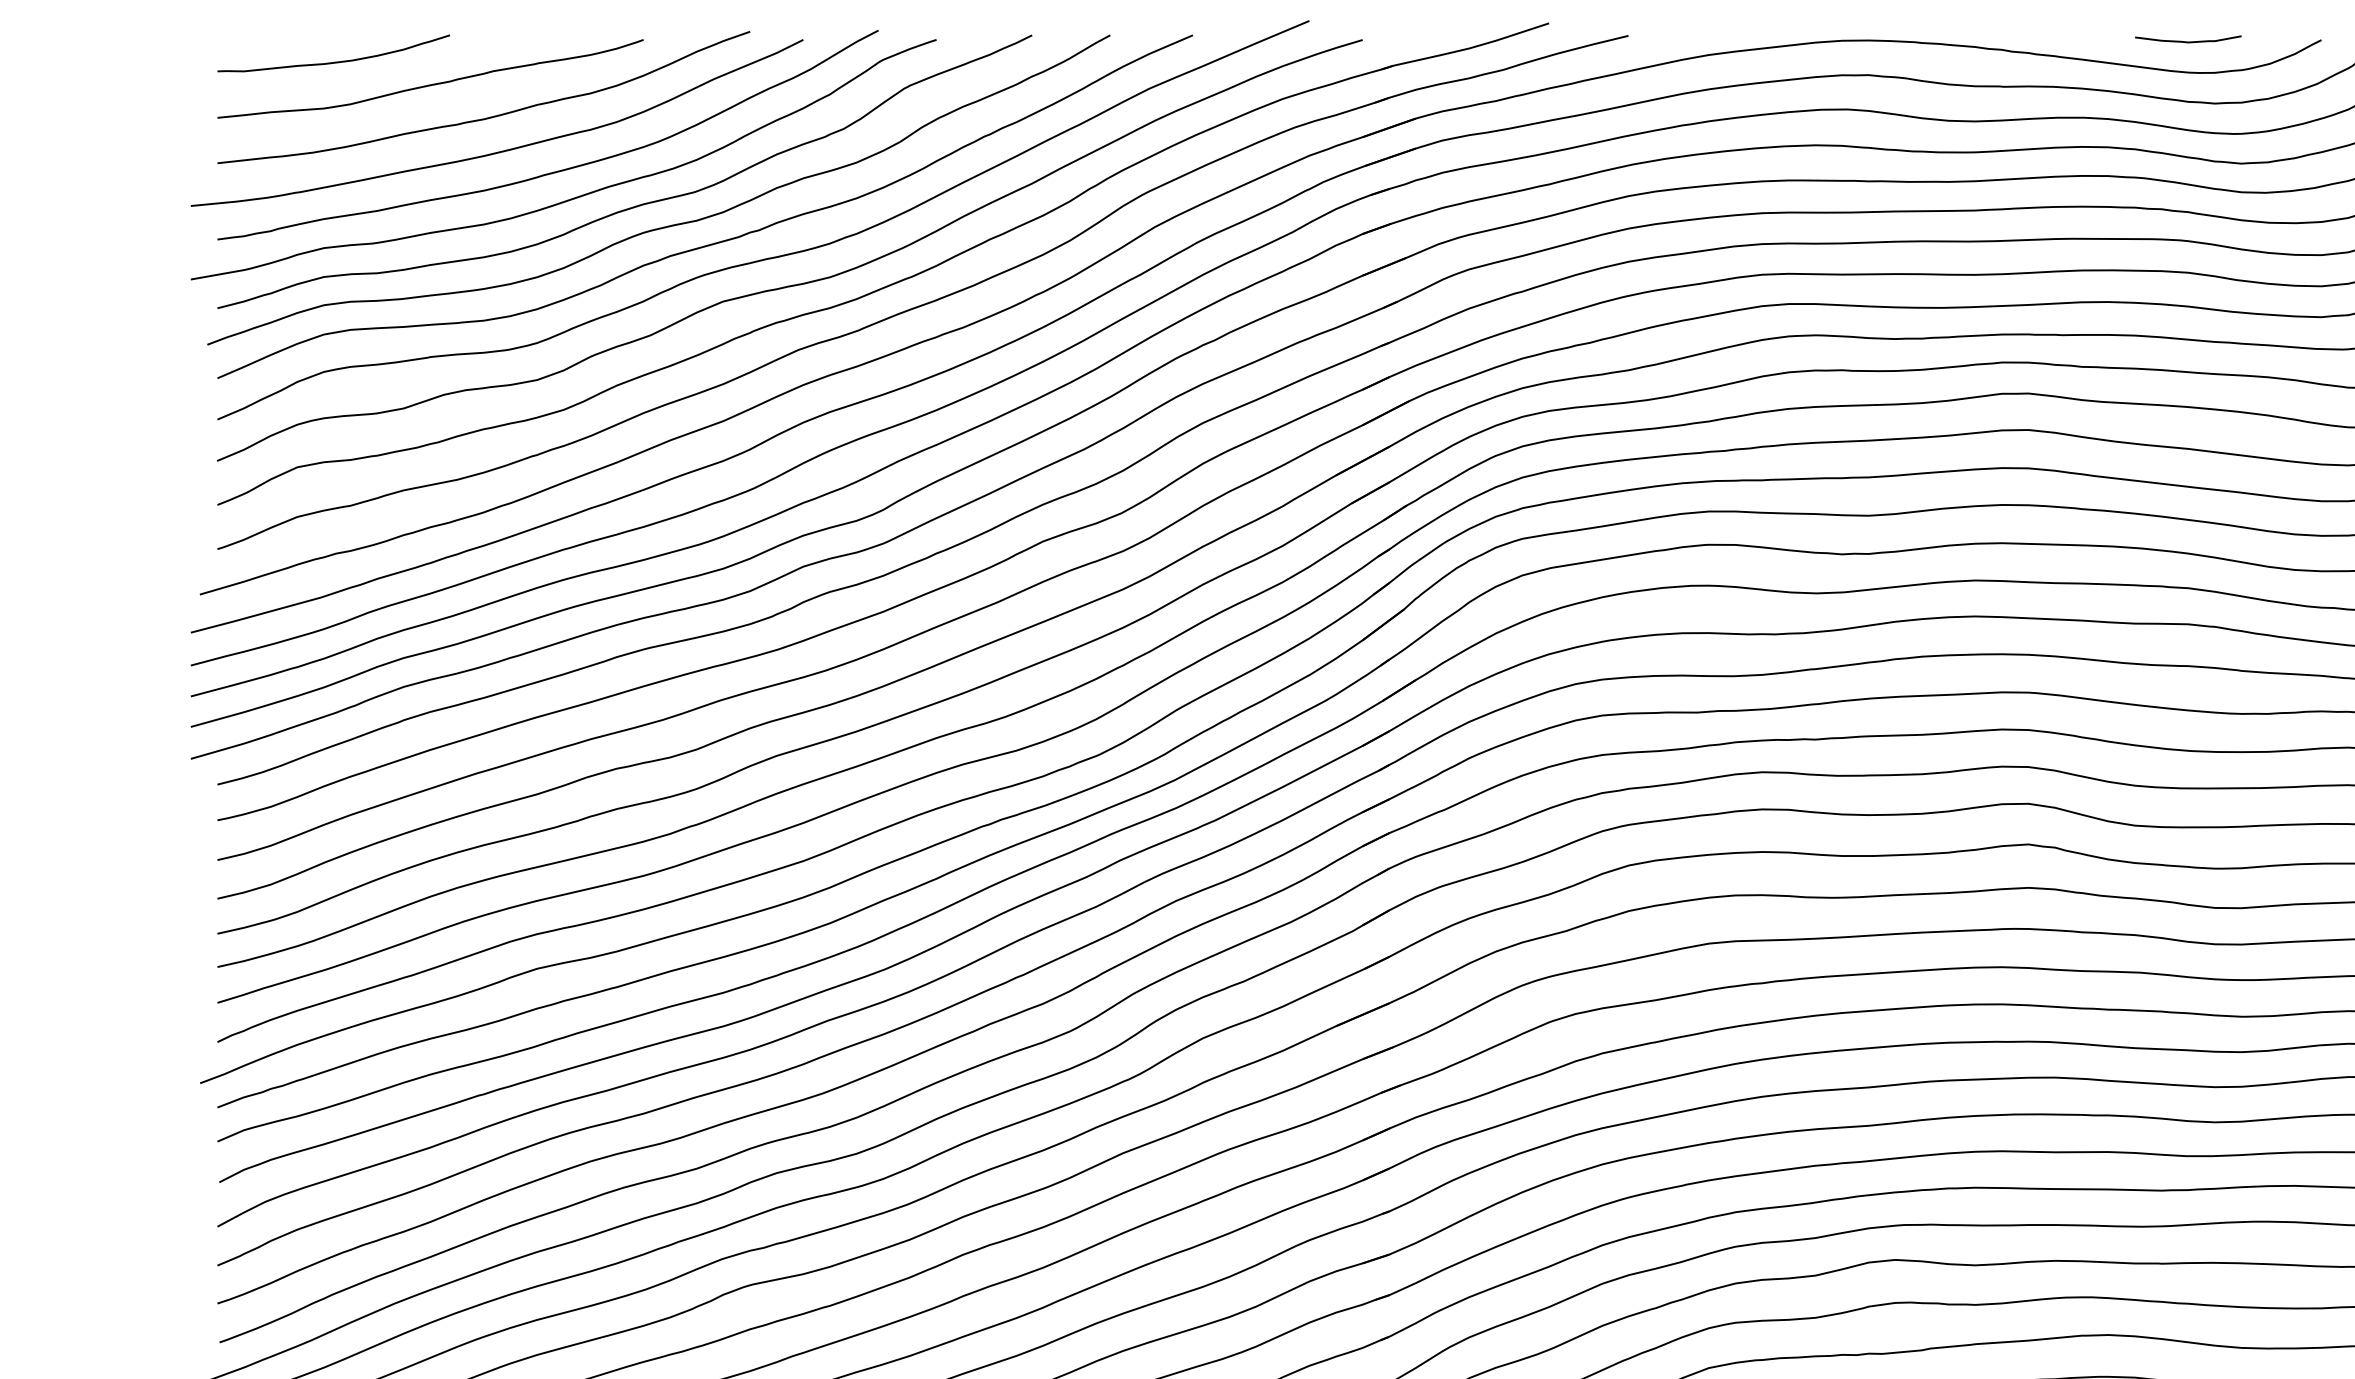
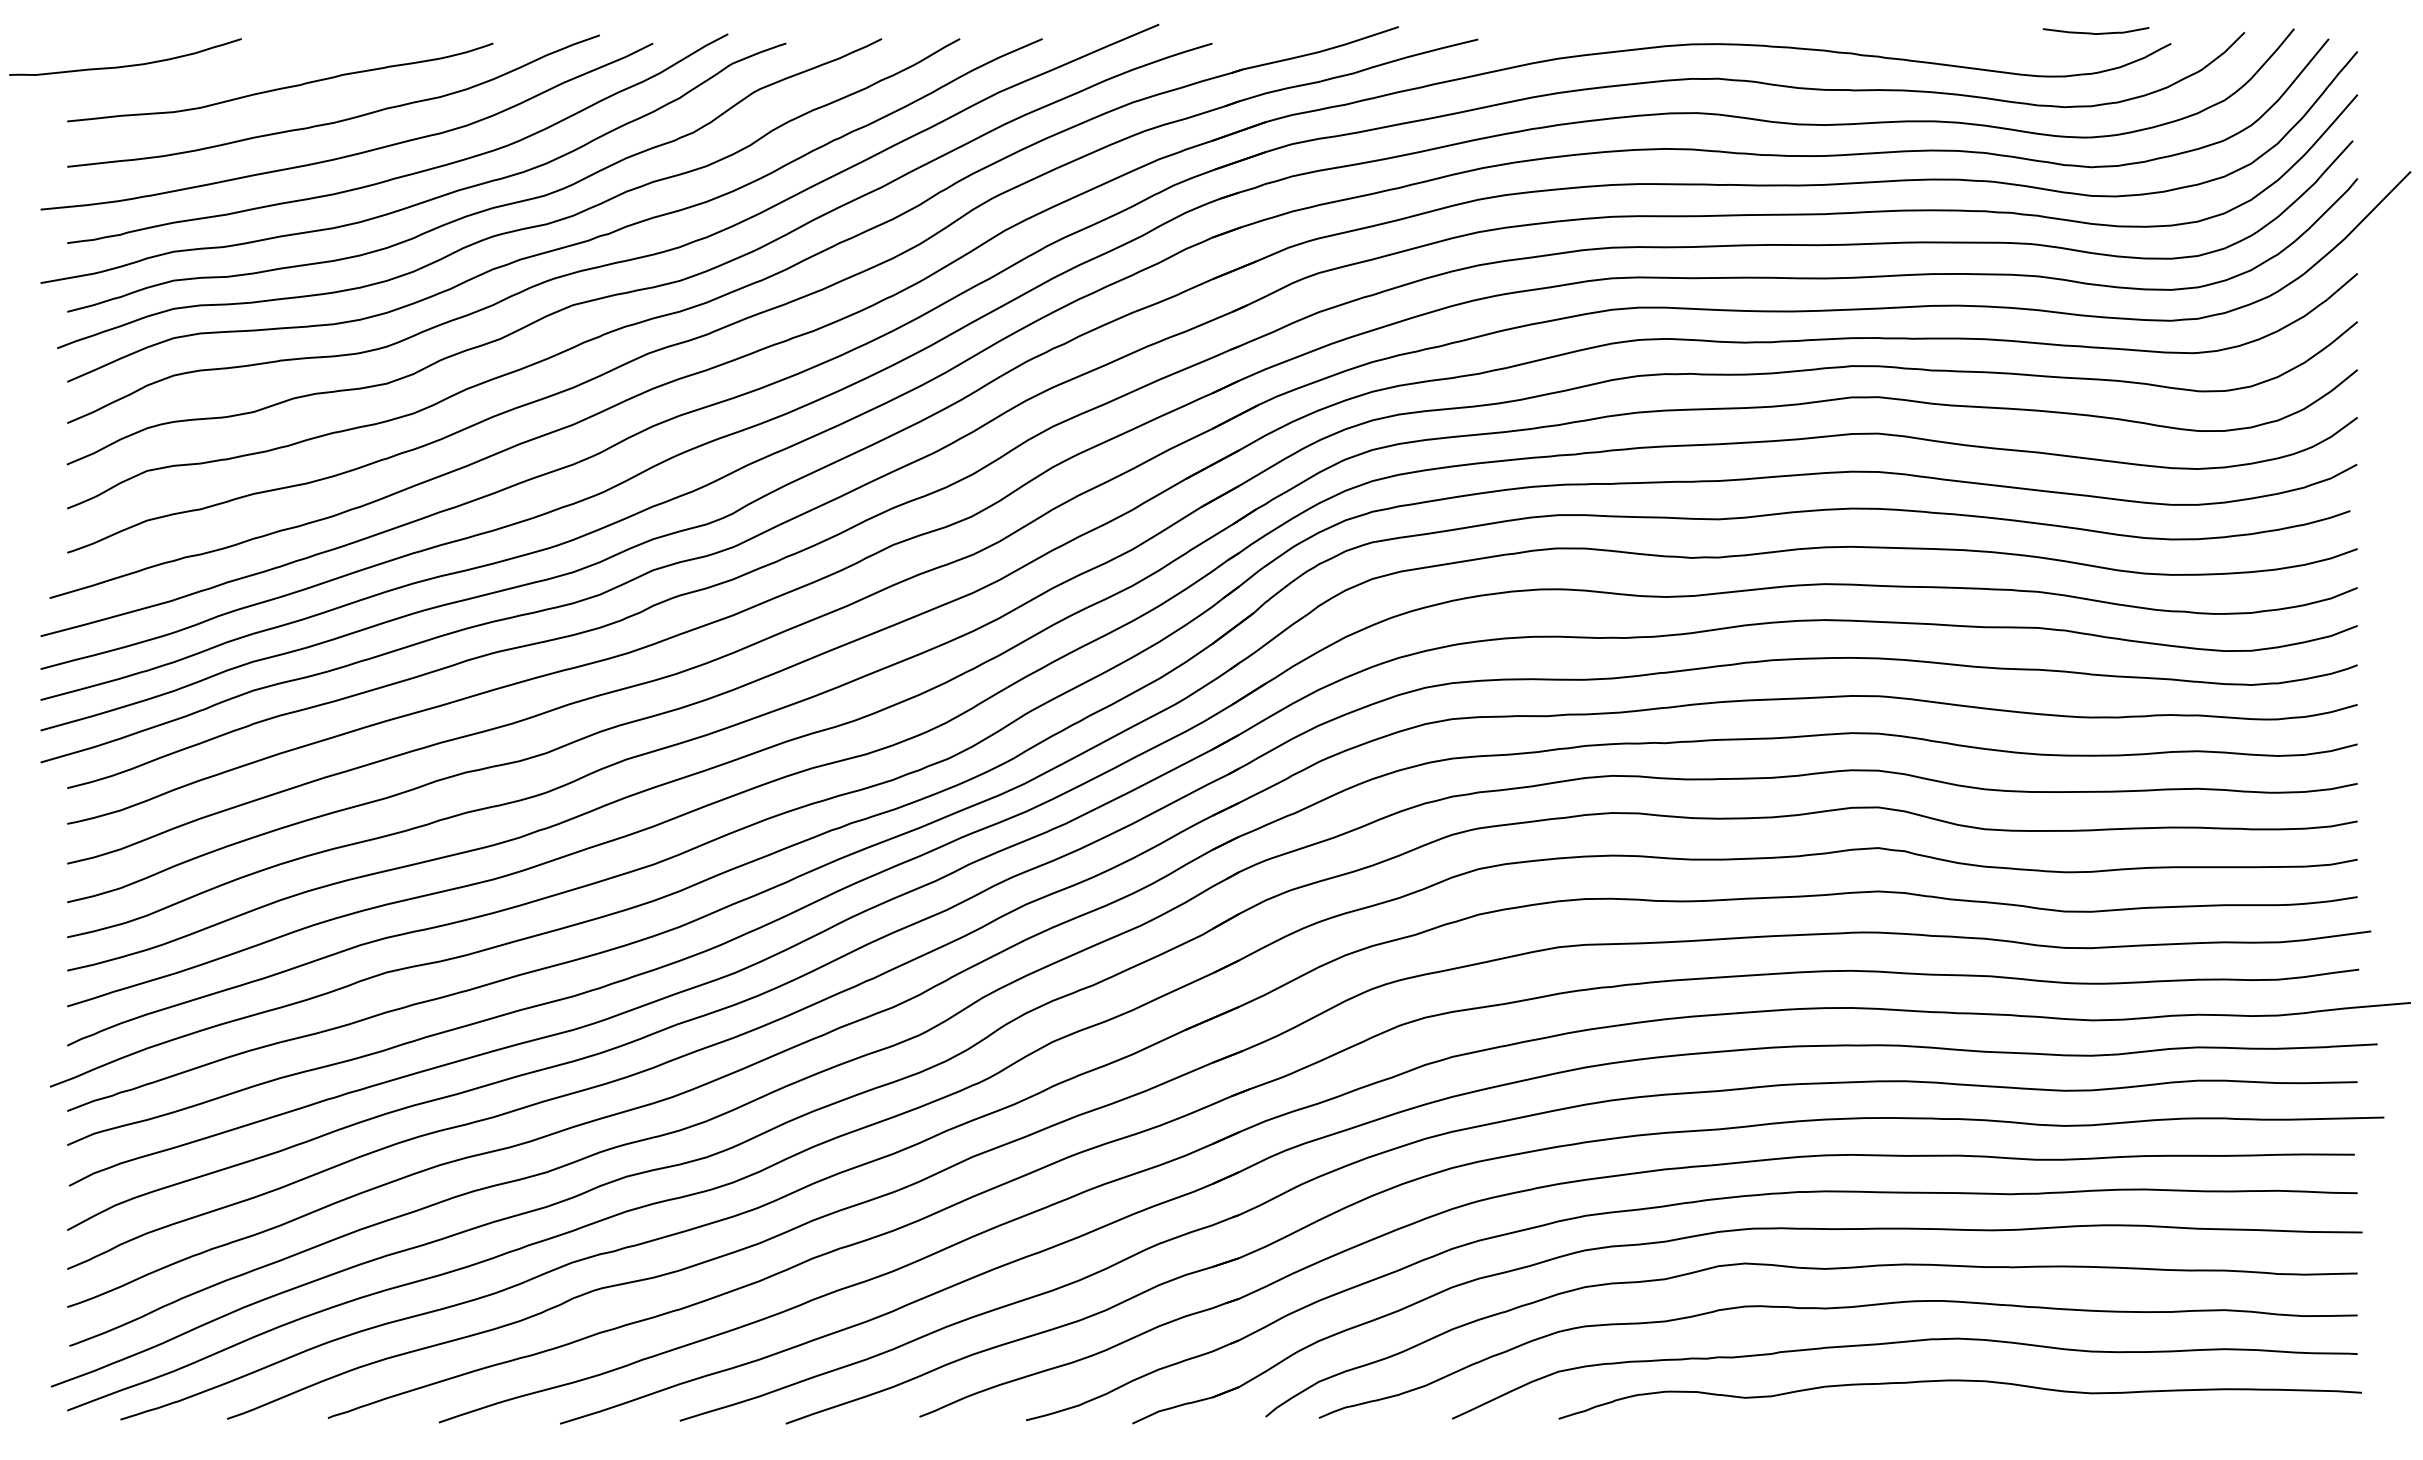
curve: (2185, 40) -> (2093, 32), moved
curve: (333, 61) -> (125, 65), moved

